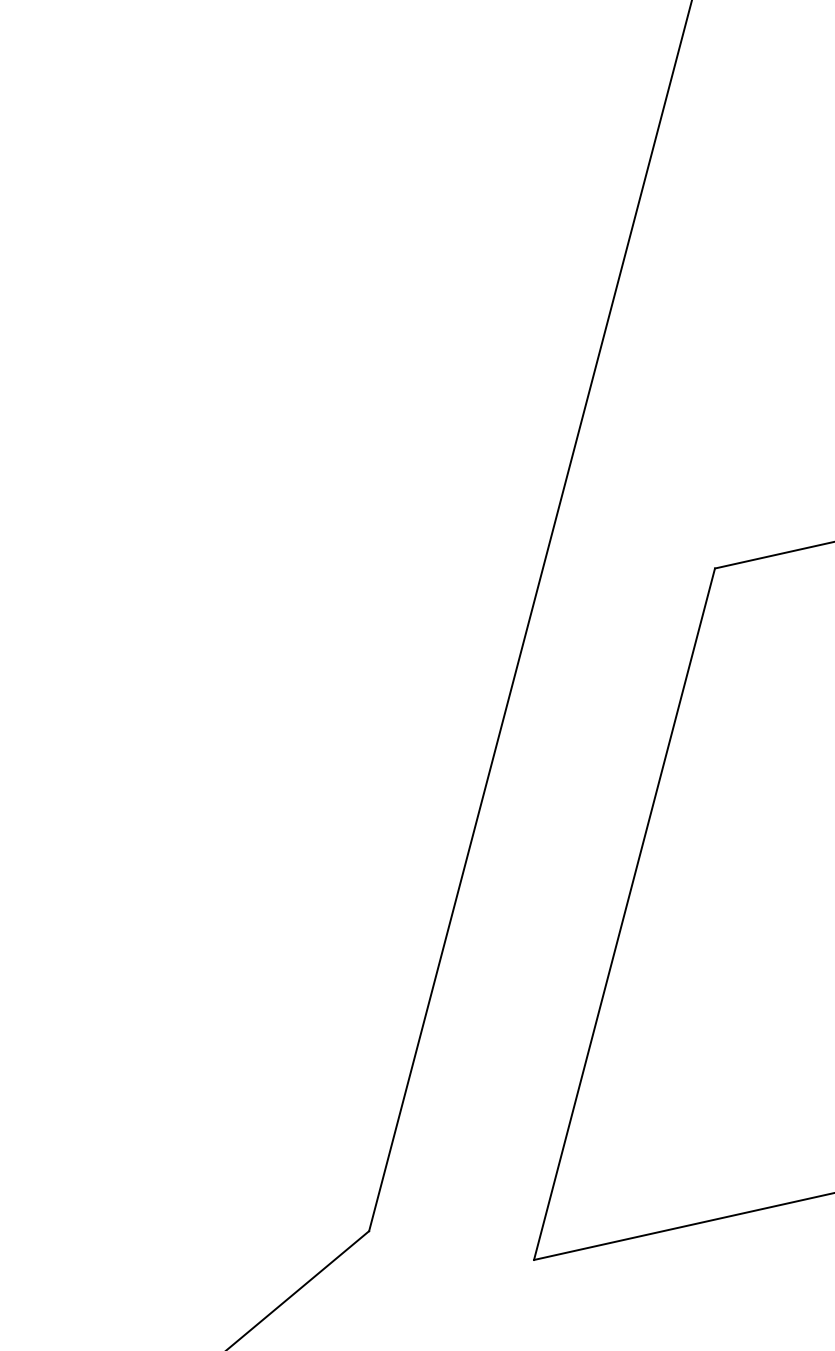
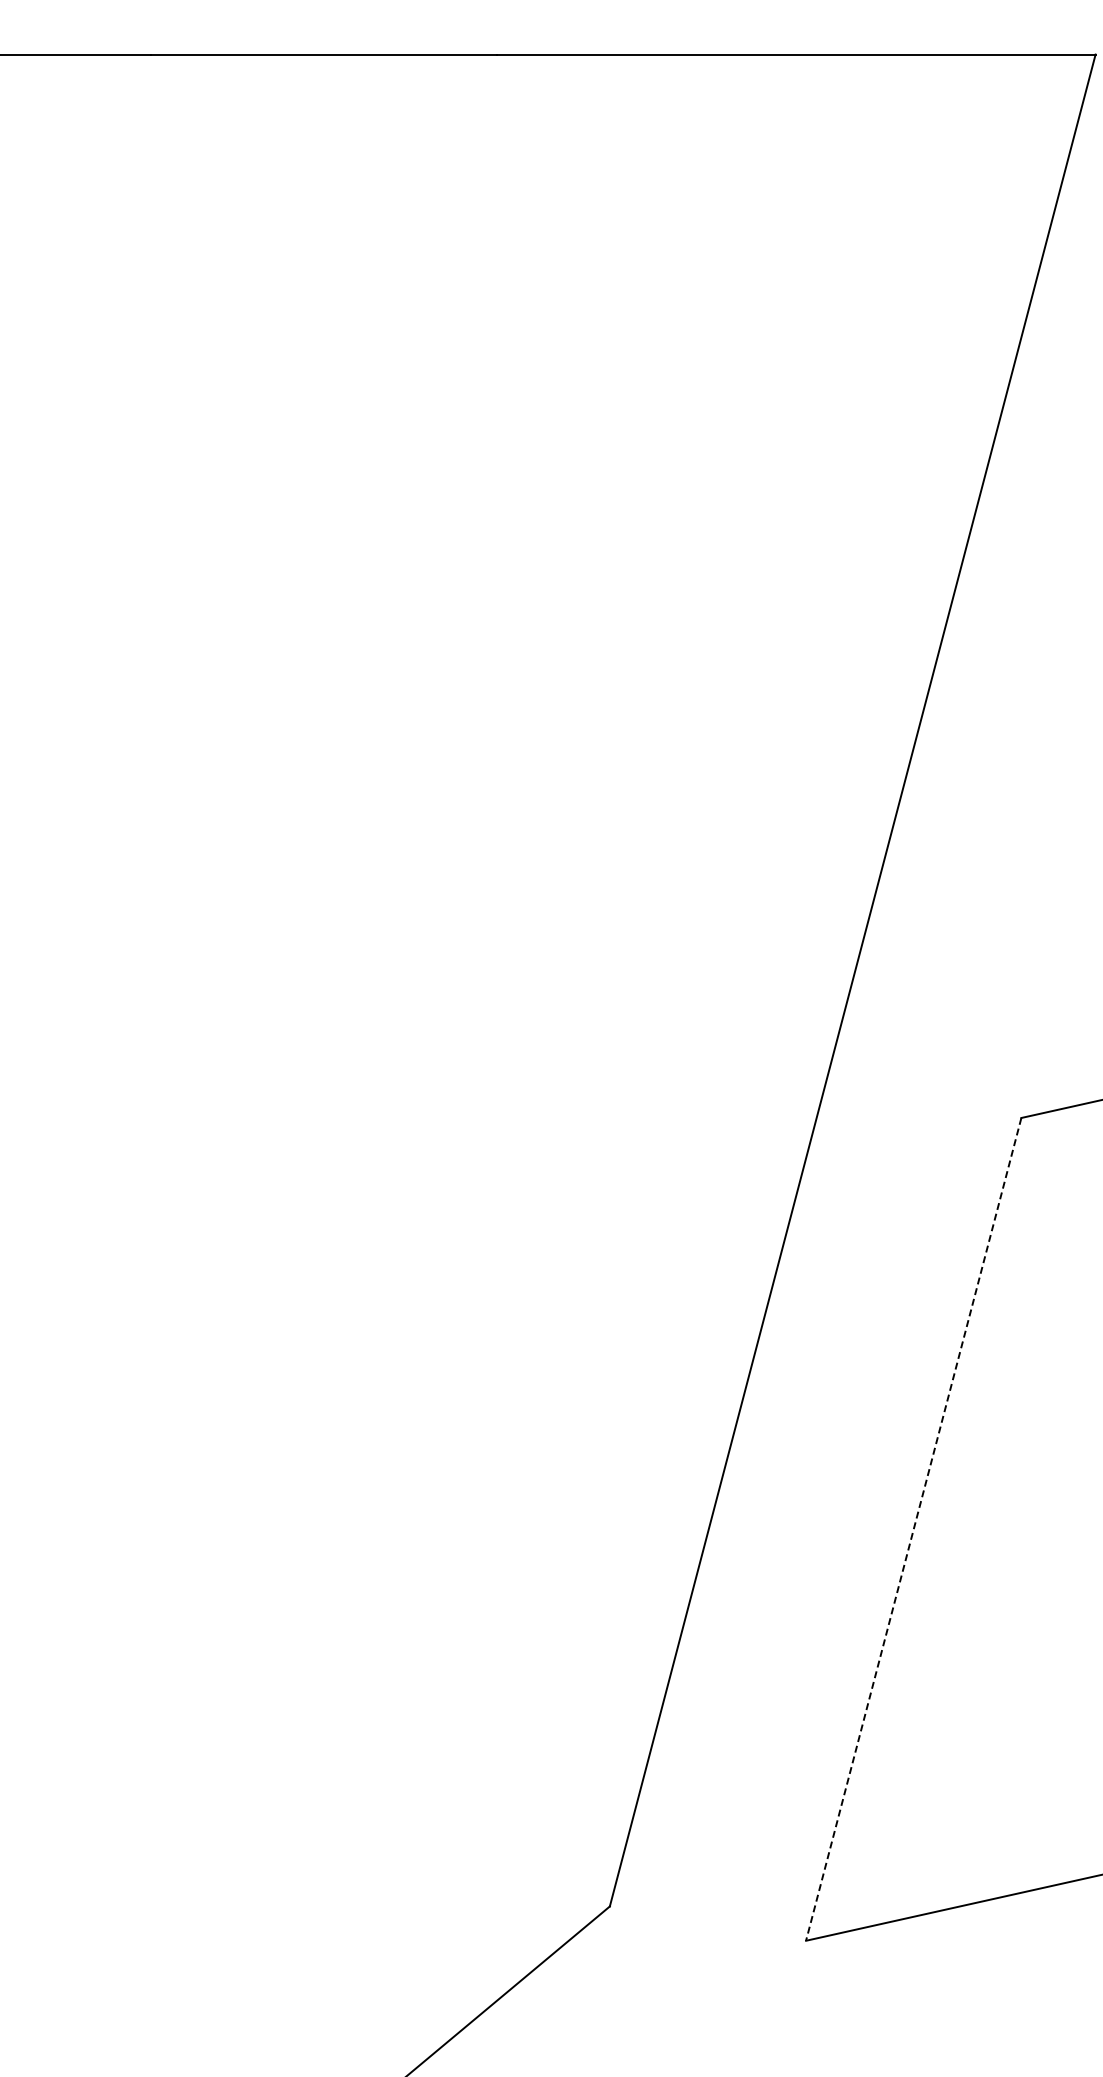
line: (624, 914) -> (913, 1529), solid -> dashed

